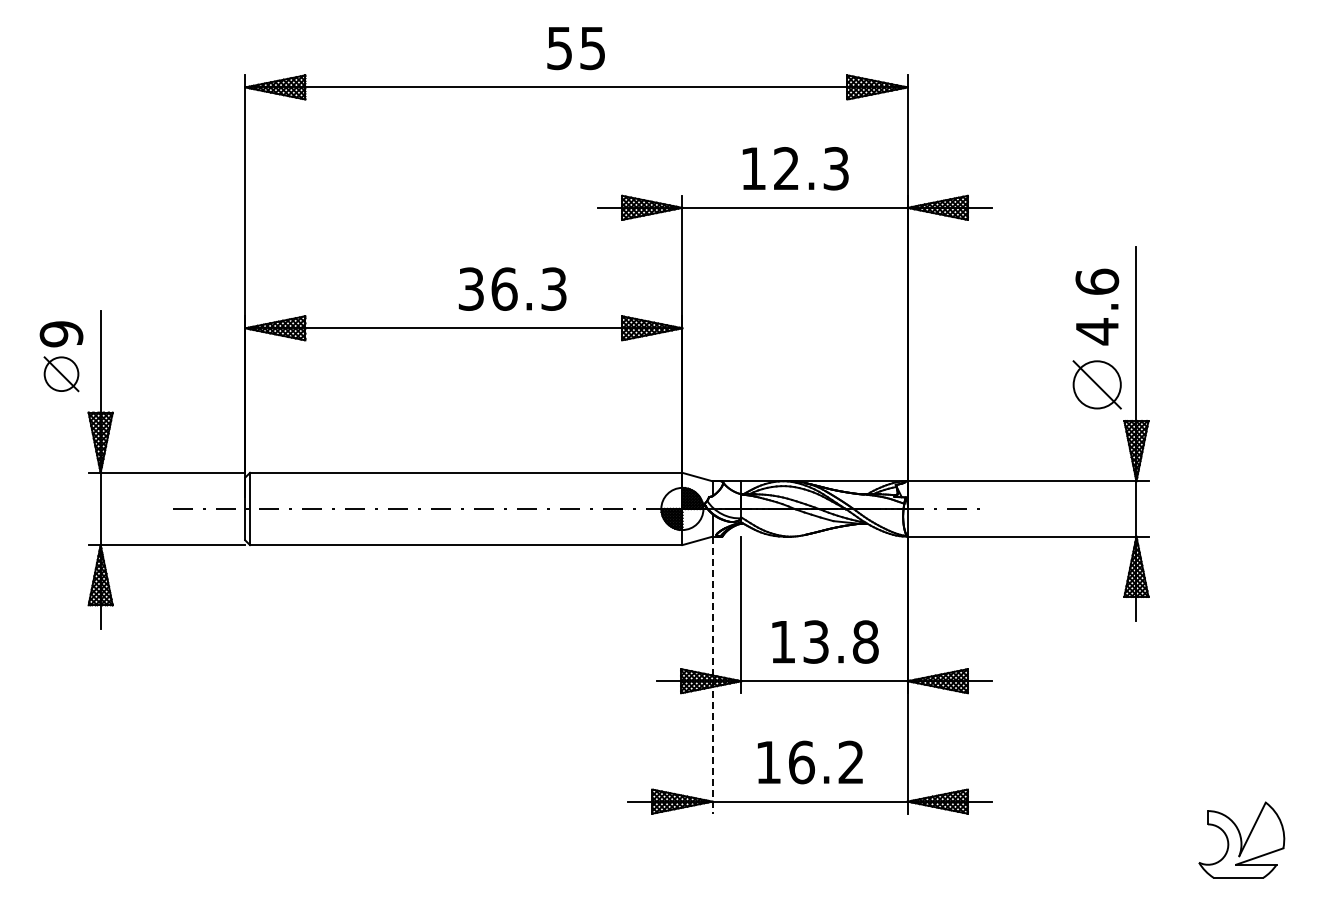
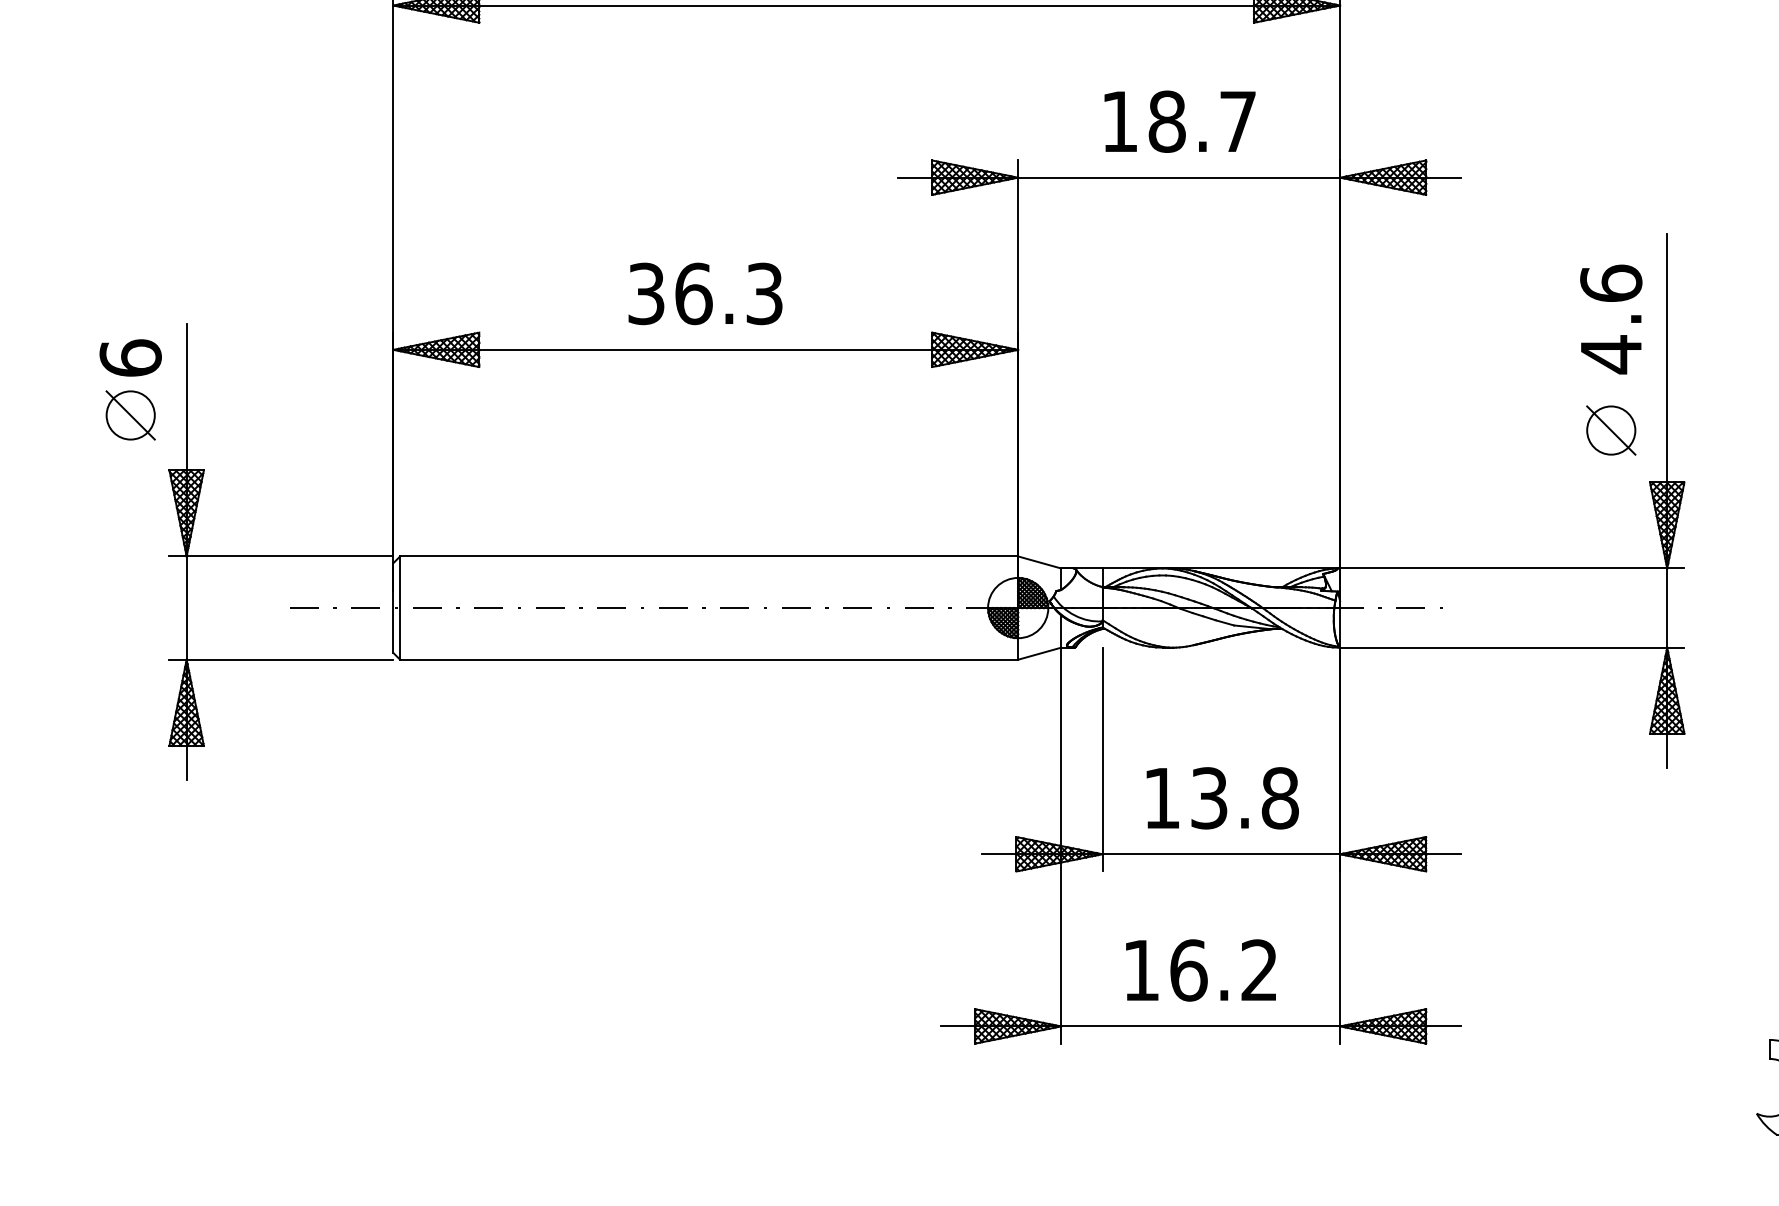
text: (810, 168) -> (1201, 121), 12.3 -> 18.7
text: (512, 288) -> (705, 292), moved
text: (61, 334) -> (130, 358), 9 -> 6
part: (1097, 384) -> (1611, 430), size x0.71
line: (712, 675) -> (1061, 846), dashed -> solid

